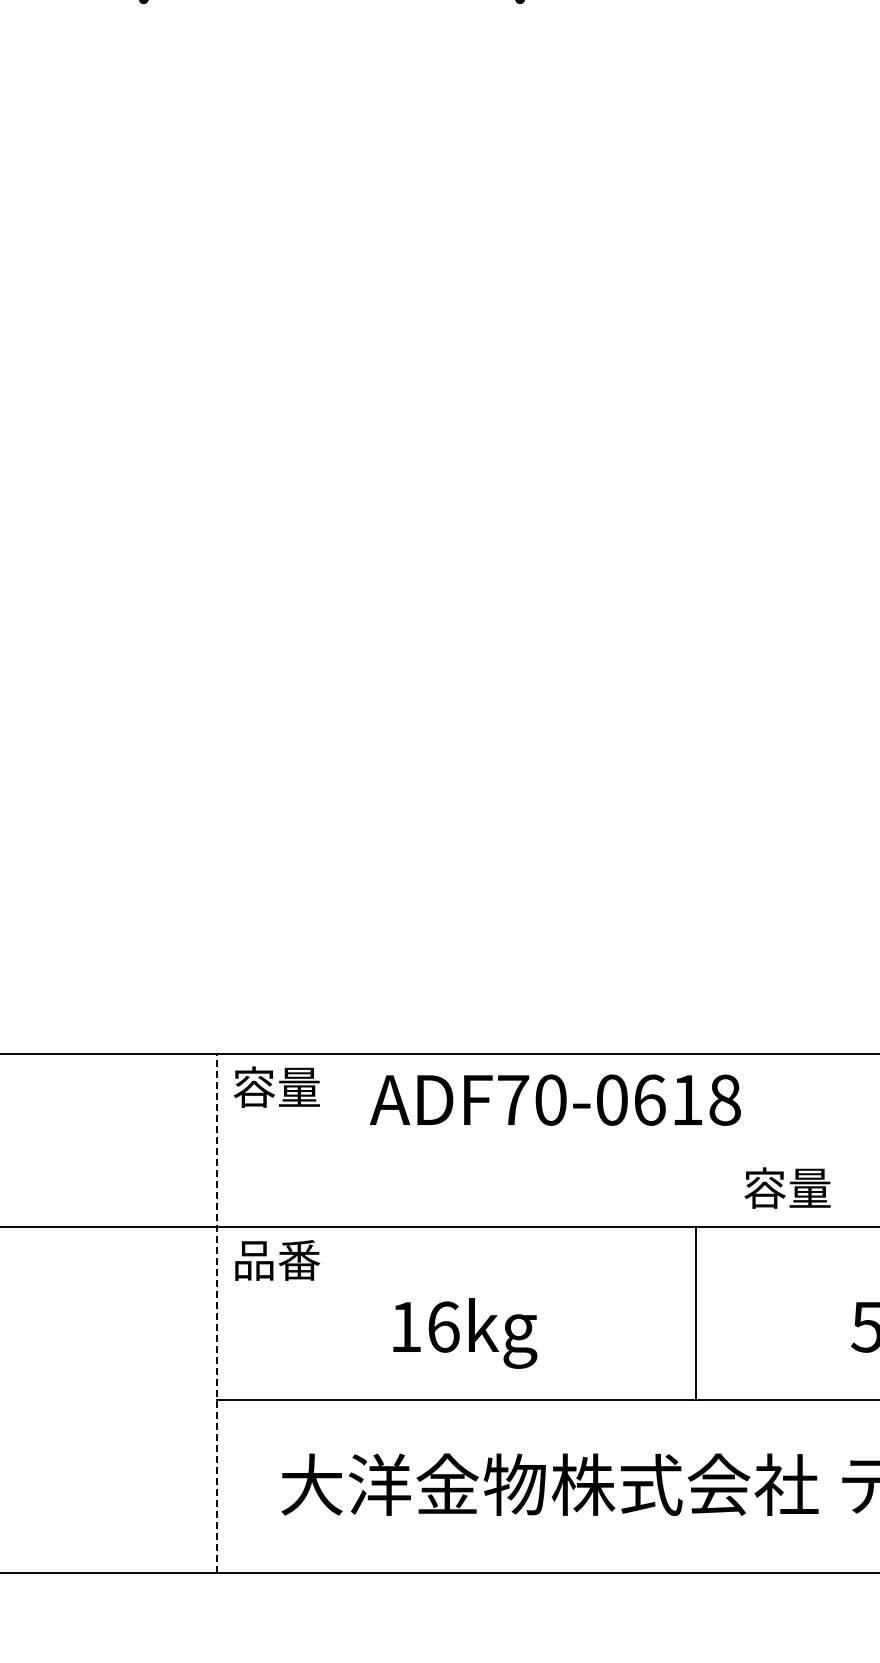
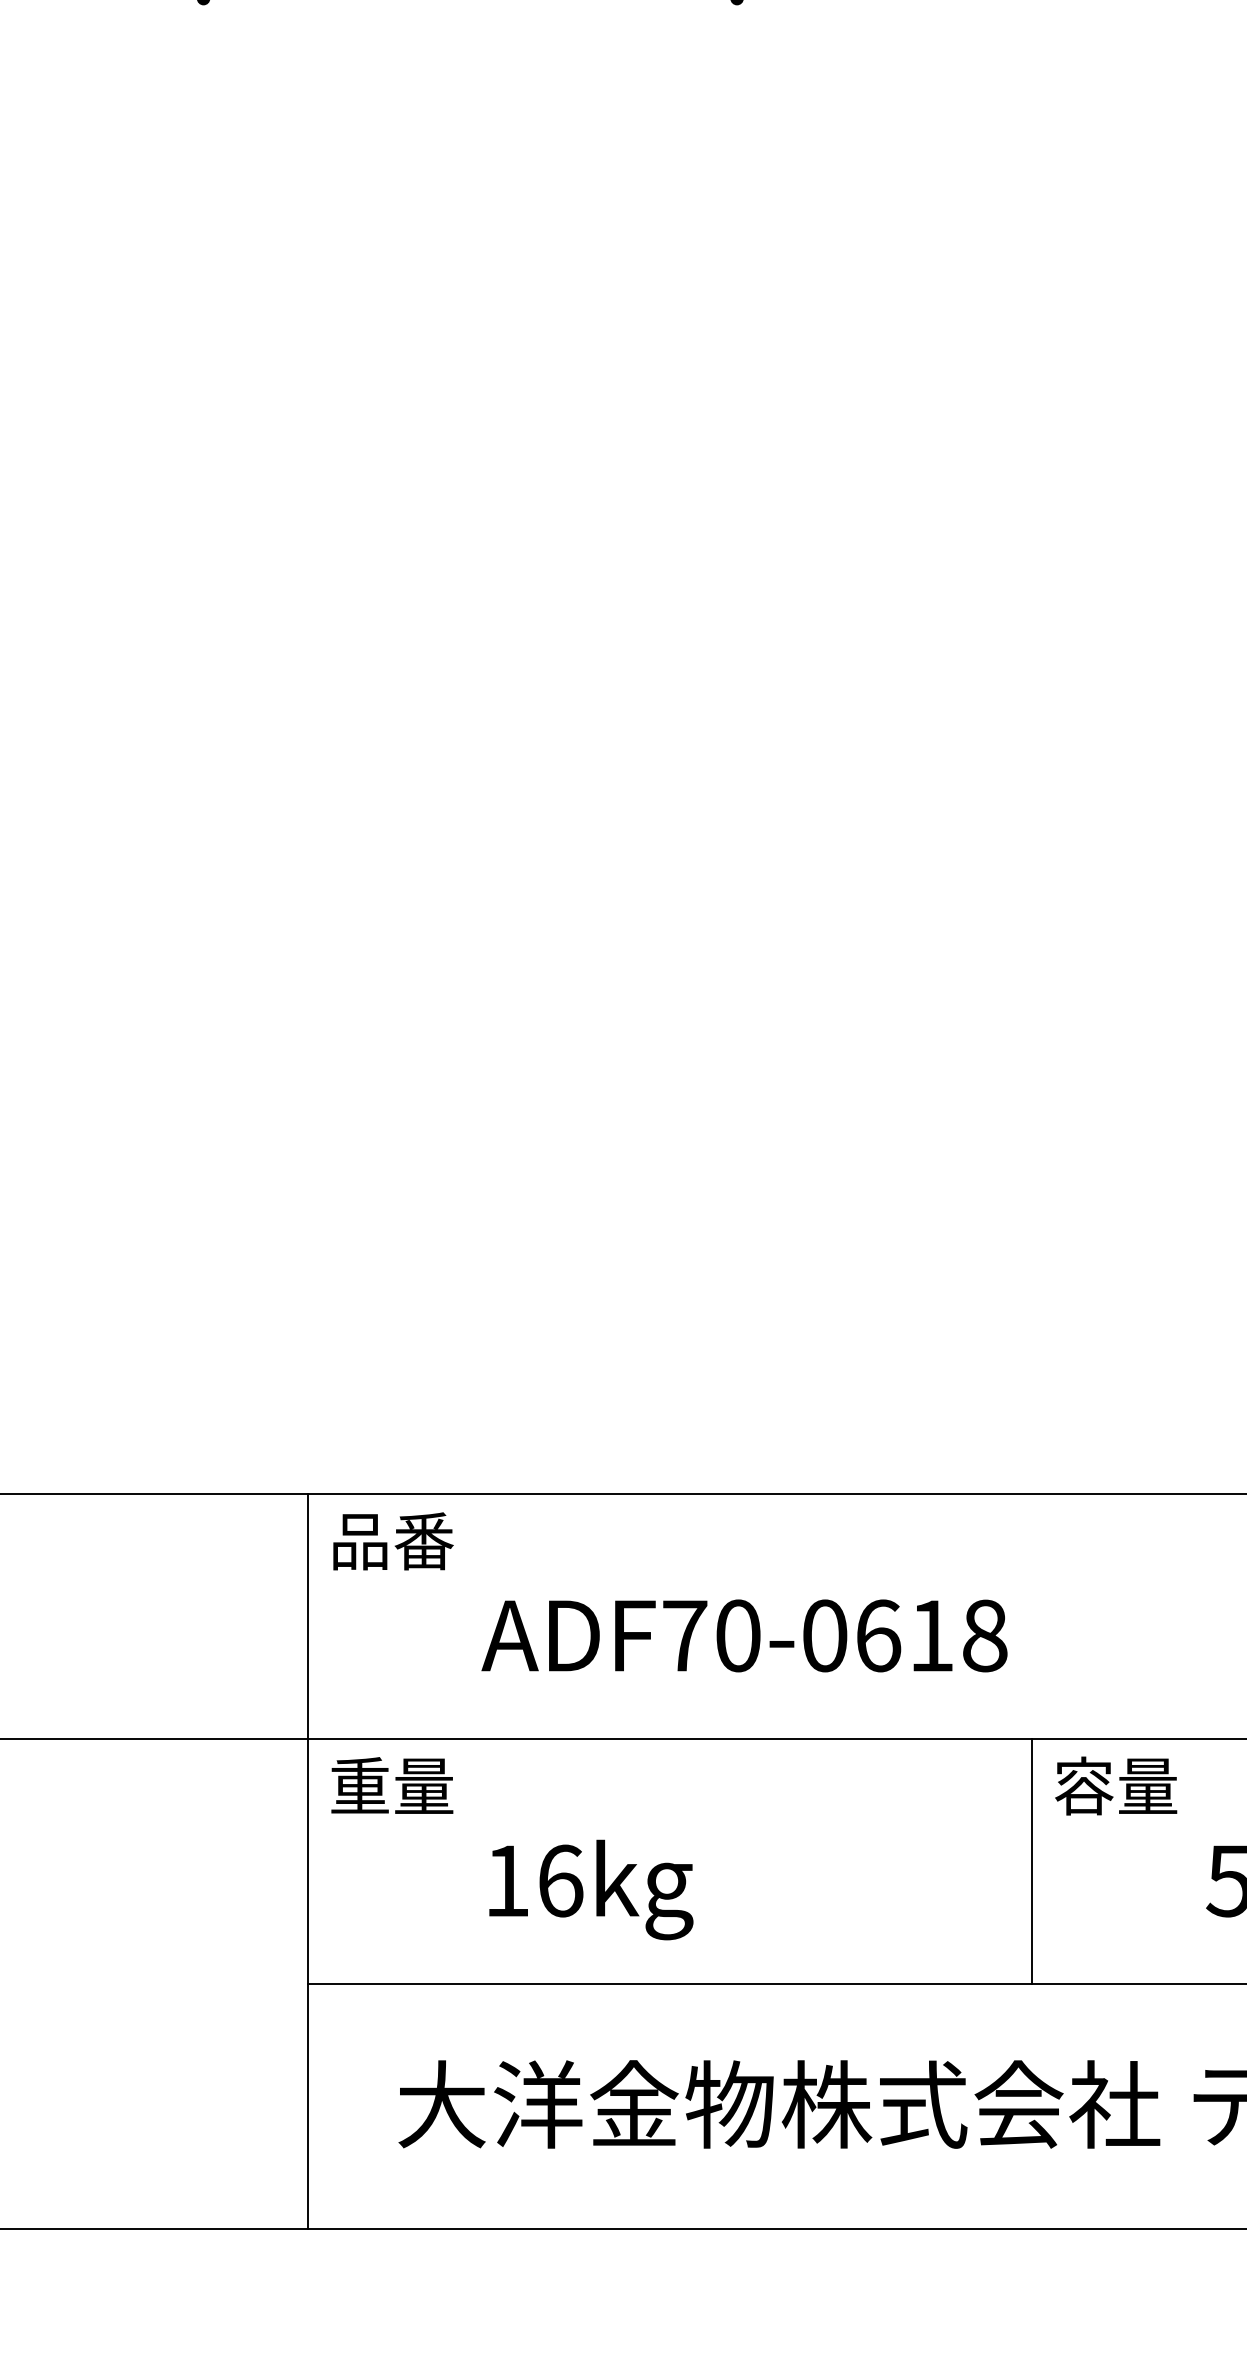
text: (276, 1086) -> (391, 1539), 容量 -> 品番
text: (554, 1099) -> (743, 1634), moved
text: (787, 1187) -> (1116, 1785), moved
text: (277, 1259) -> (393, 1785), 品番 -> 重量
line: (217, 1312) -> (308, 1860), dashed -> solid
line: (695, 1313) -> (1031, 1861), moved
text: (465, 1333) -> (591, 1890), moved

